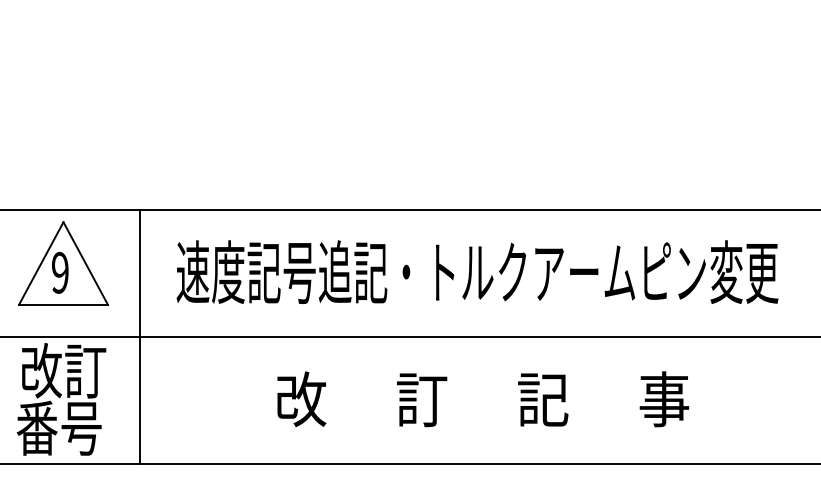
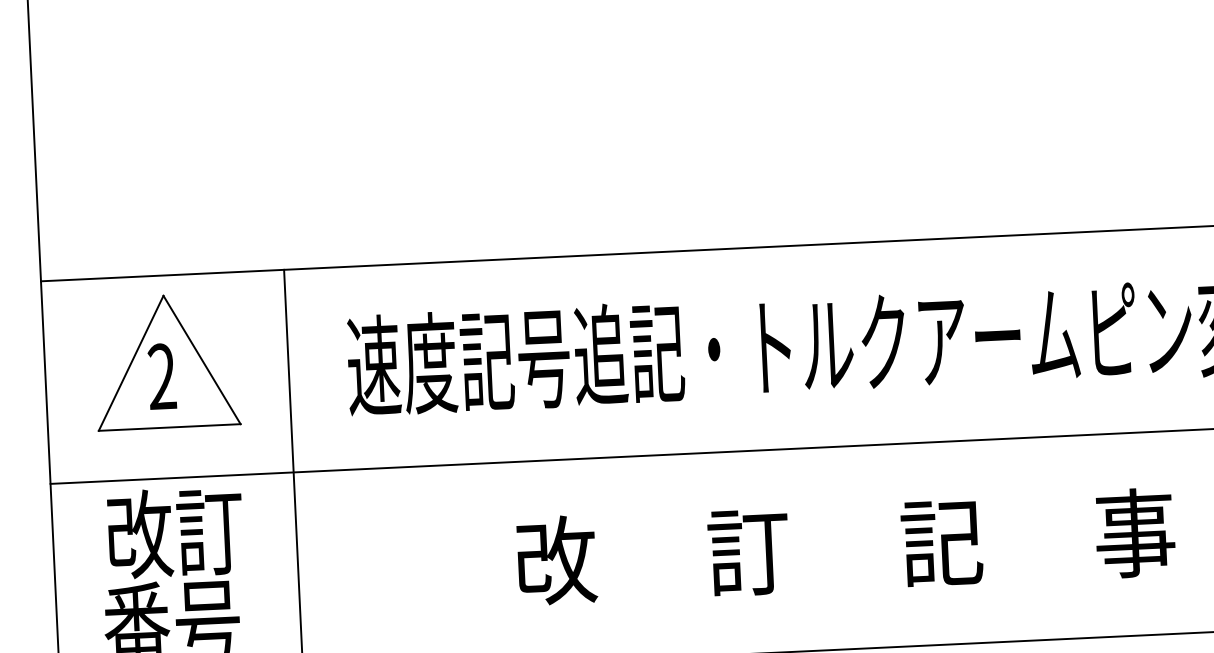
text: (59, 272) -> (160, 376), 9 -> 2

